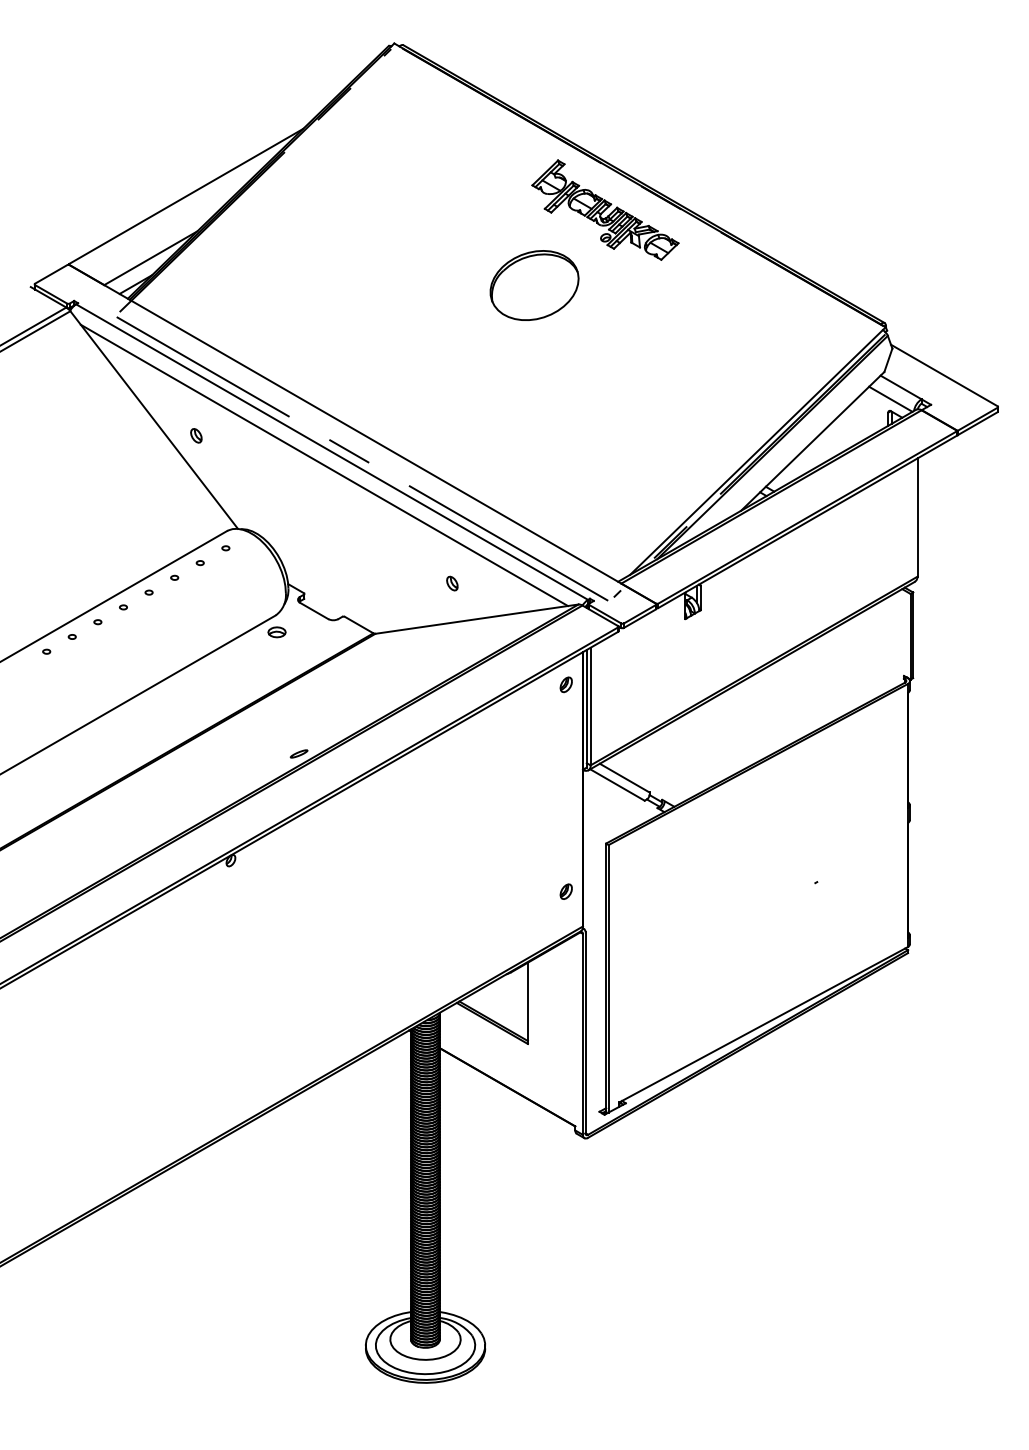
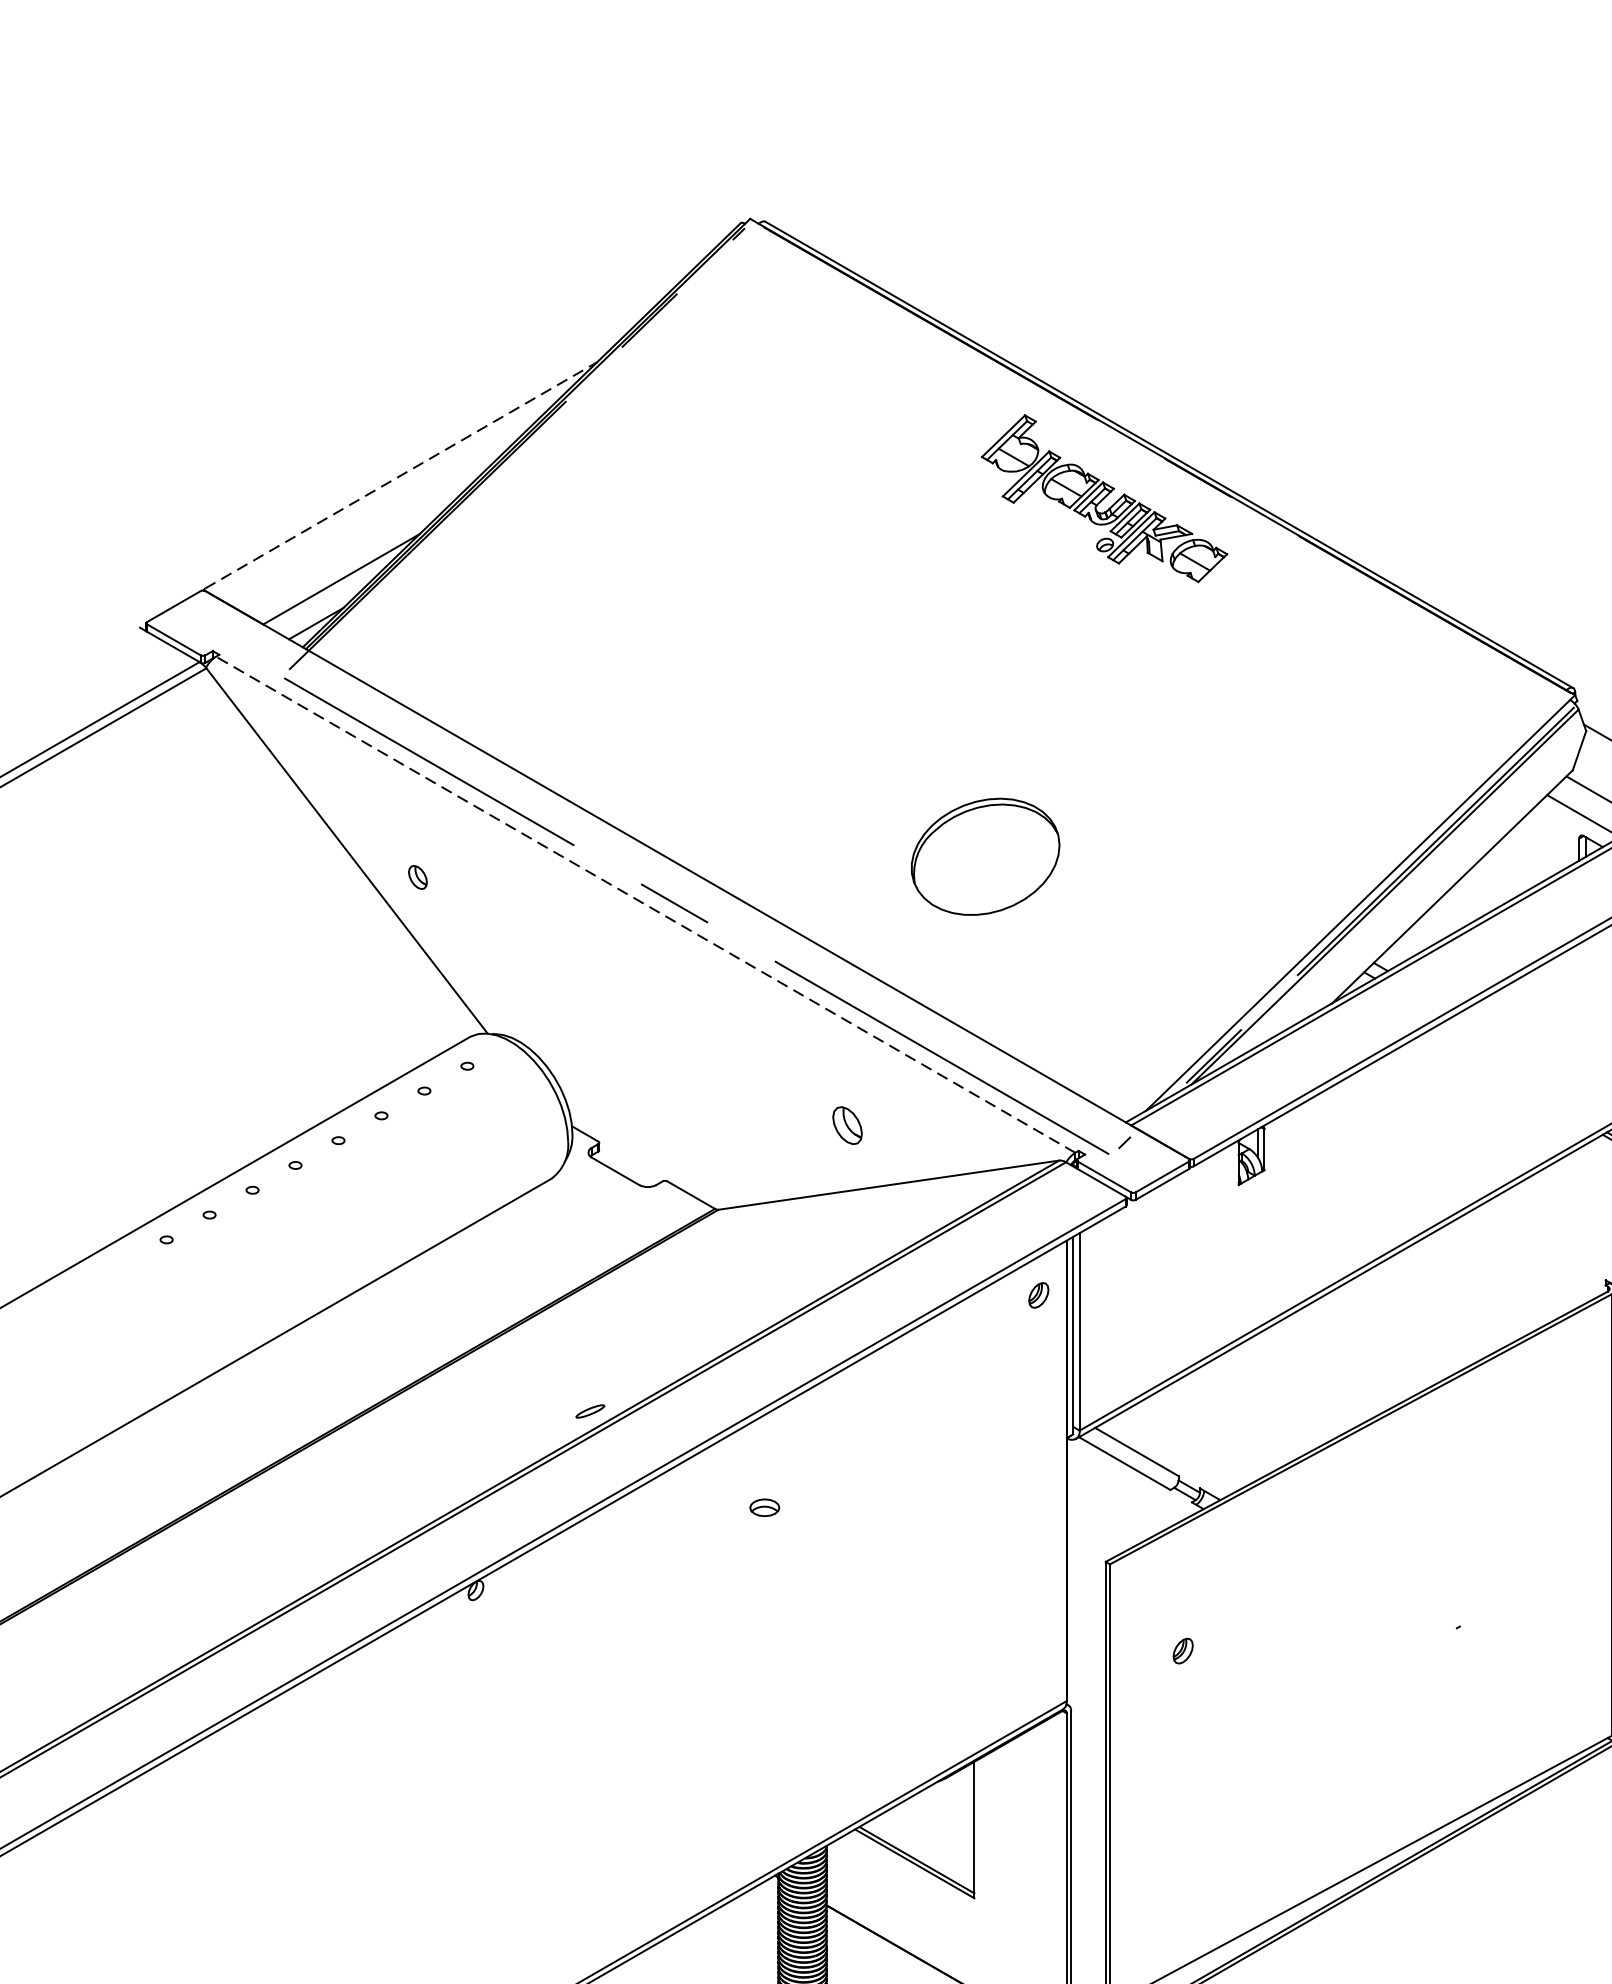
line: (186, 196) -> (401, 475), solid -> dashed
part: (534, 285) -> (985, 856), moved
line: (332, 452) -> (646, 905), solid -> dashed
line: (324, 465) -> (632, 927), removed
part: (452, 583) -> (847, 1125), size x1.6
part: (276, 632) -> (763, 1508), moved
part: (565, 891) -> (1181, 1650), moved

